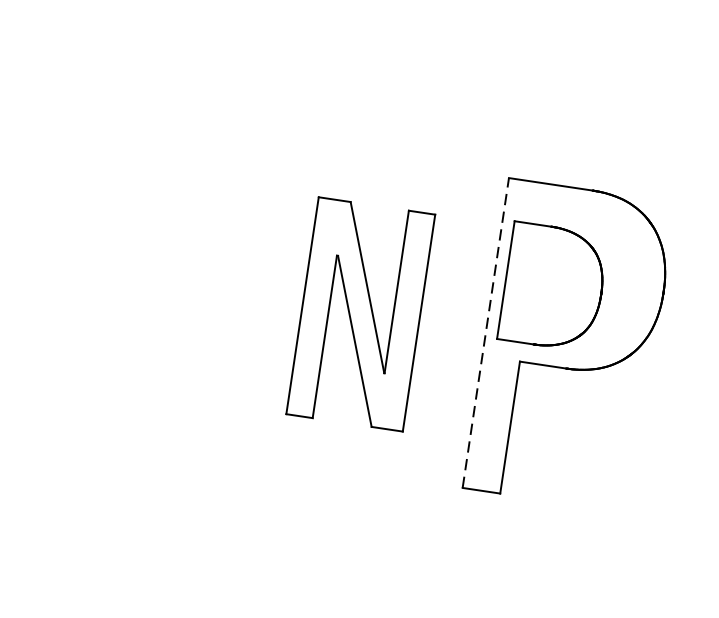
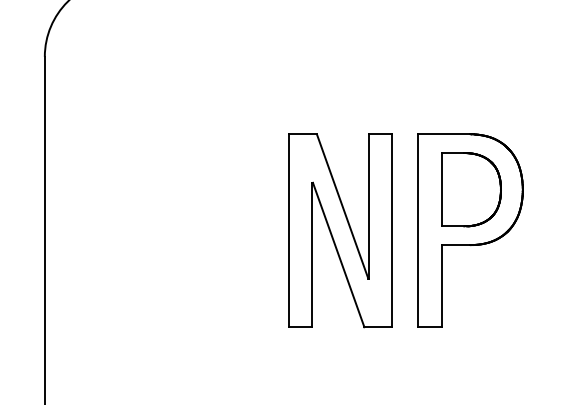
part: (553, 286) -> (471, 189), moved
part: (361, 313) -> (340, 230), size x1.43
line: (486, 332) -> (418, 230), dashed -> solid

